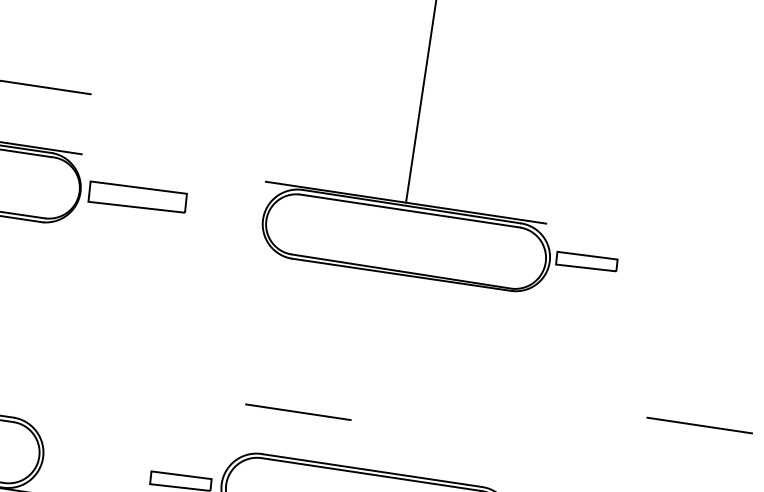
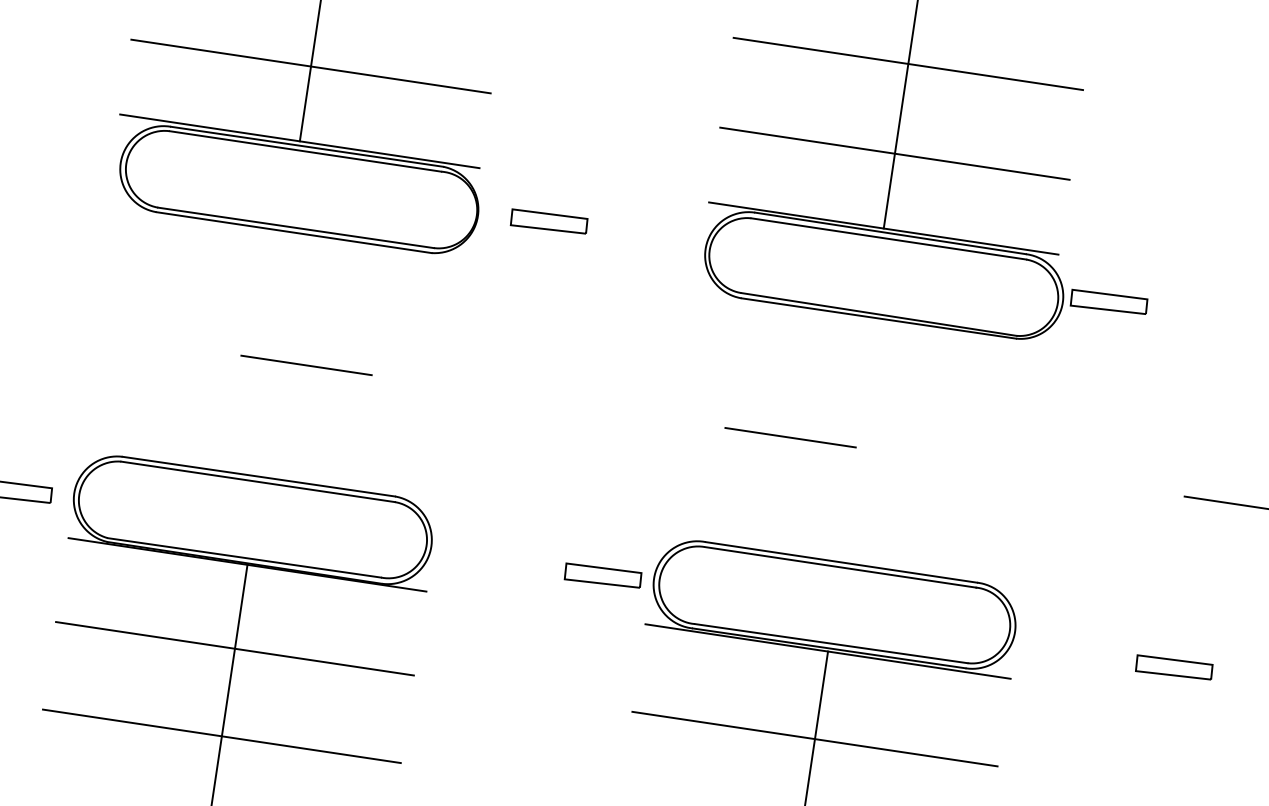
line: (425, 70) -> (908, 63), added
line: (414, 142) -> (894, 153), added
part: (137, 197) -> (548, 221), size x0.62
line: (298, 412) -> (790, 437), moved

